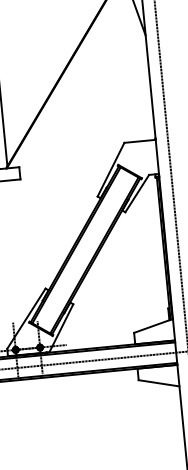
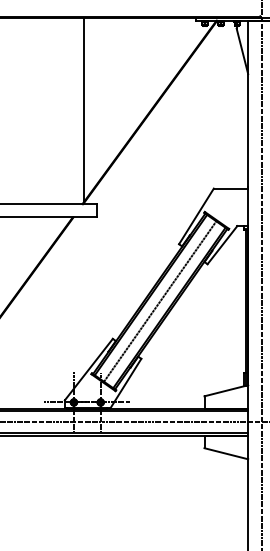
line: (84, 250) -> (159, 301), added

